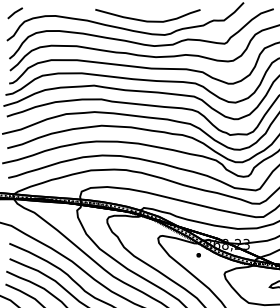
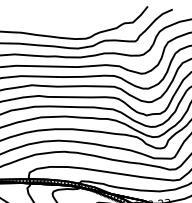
curve: (147, 20) -> (70, 28), removed

